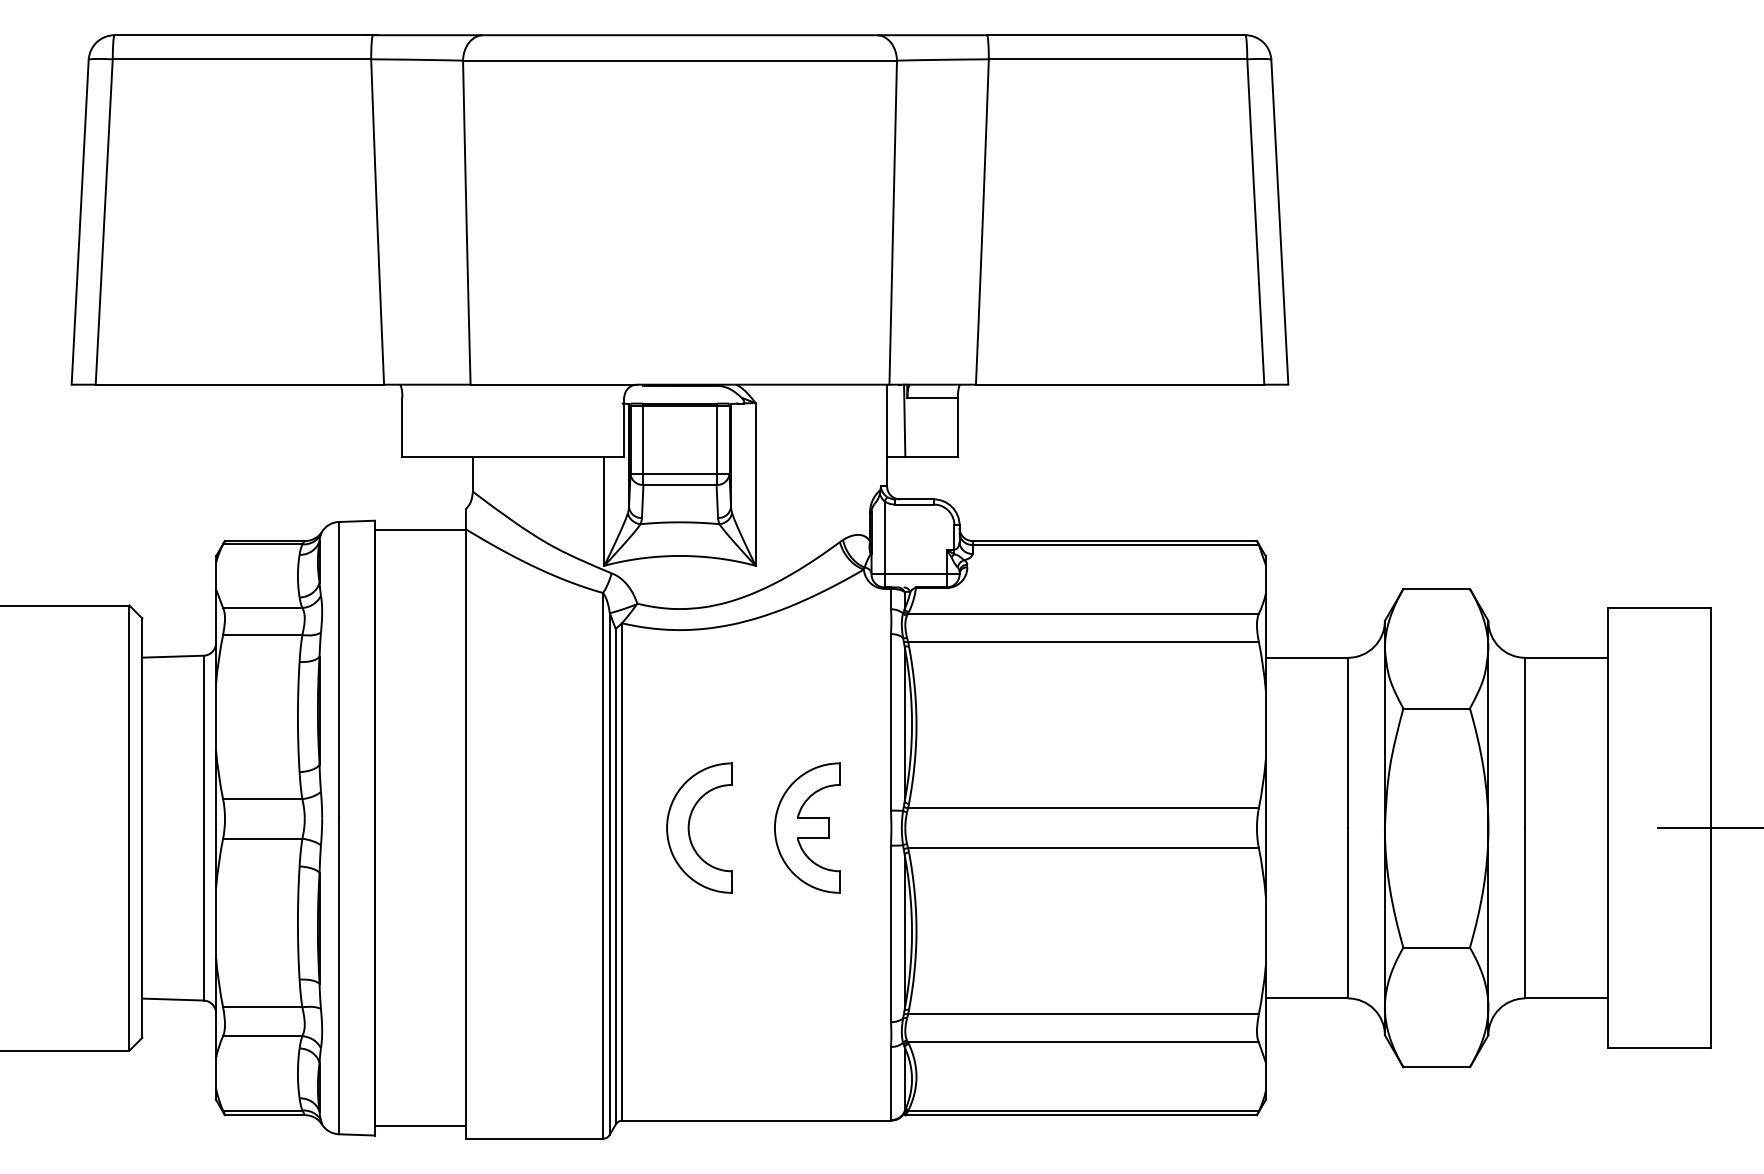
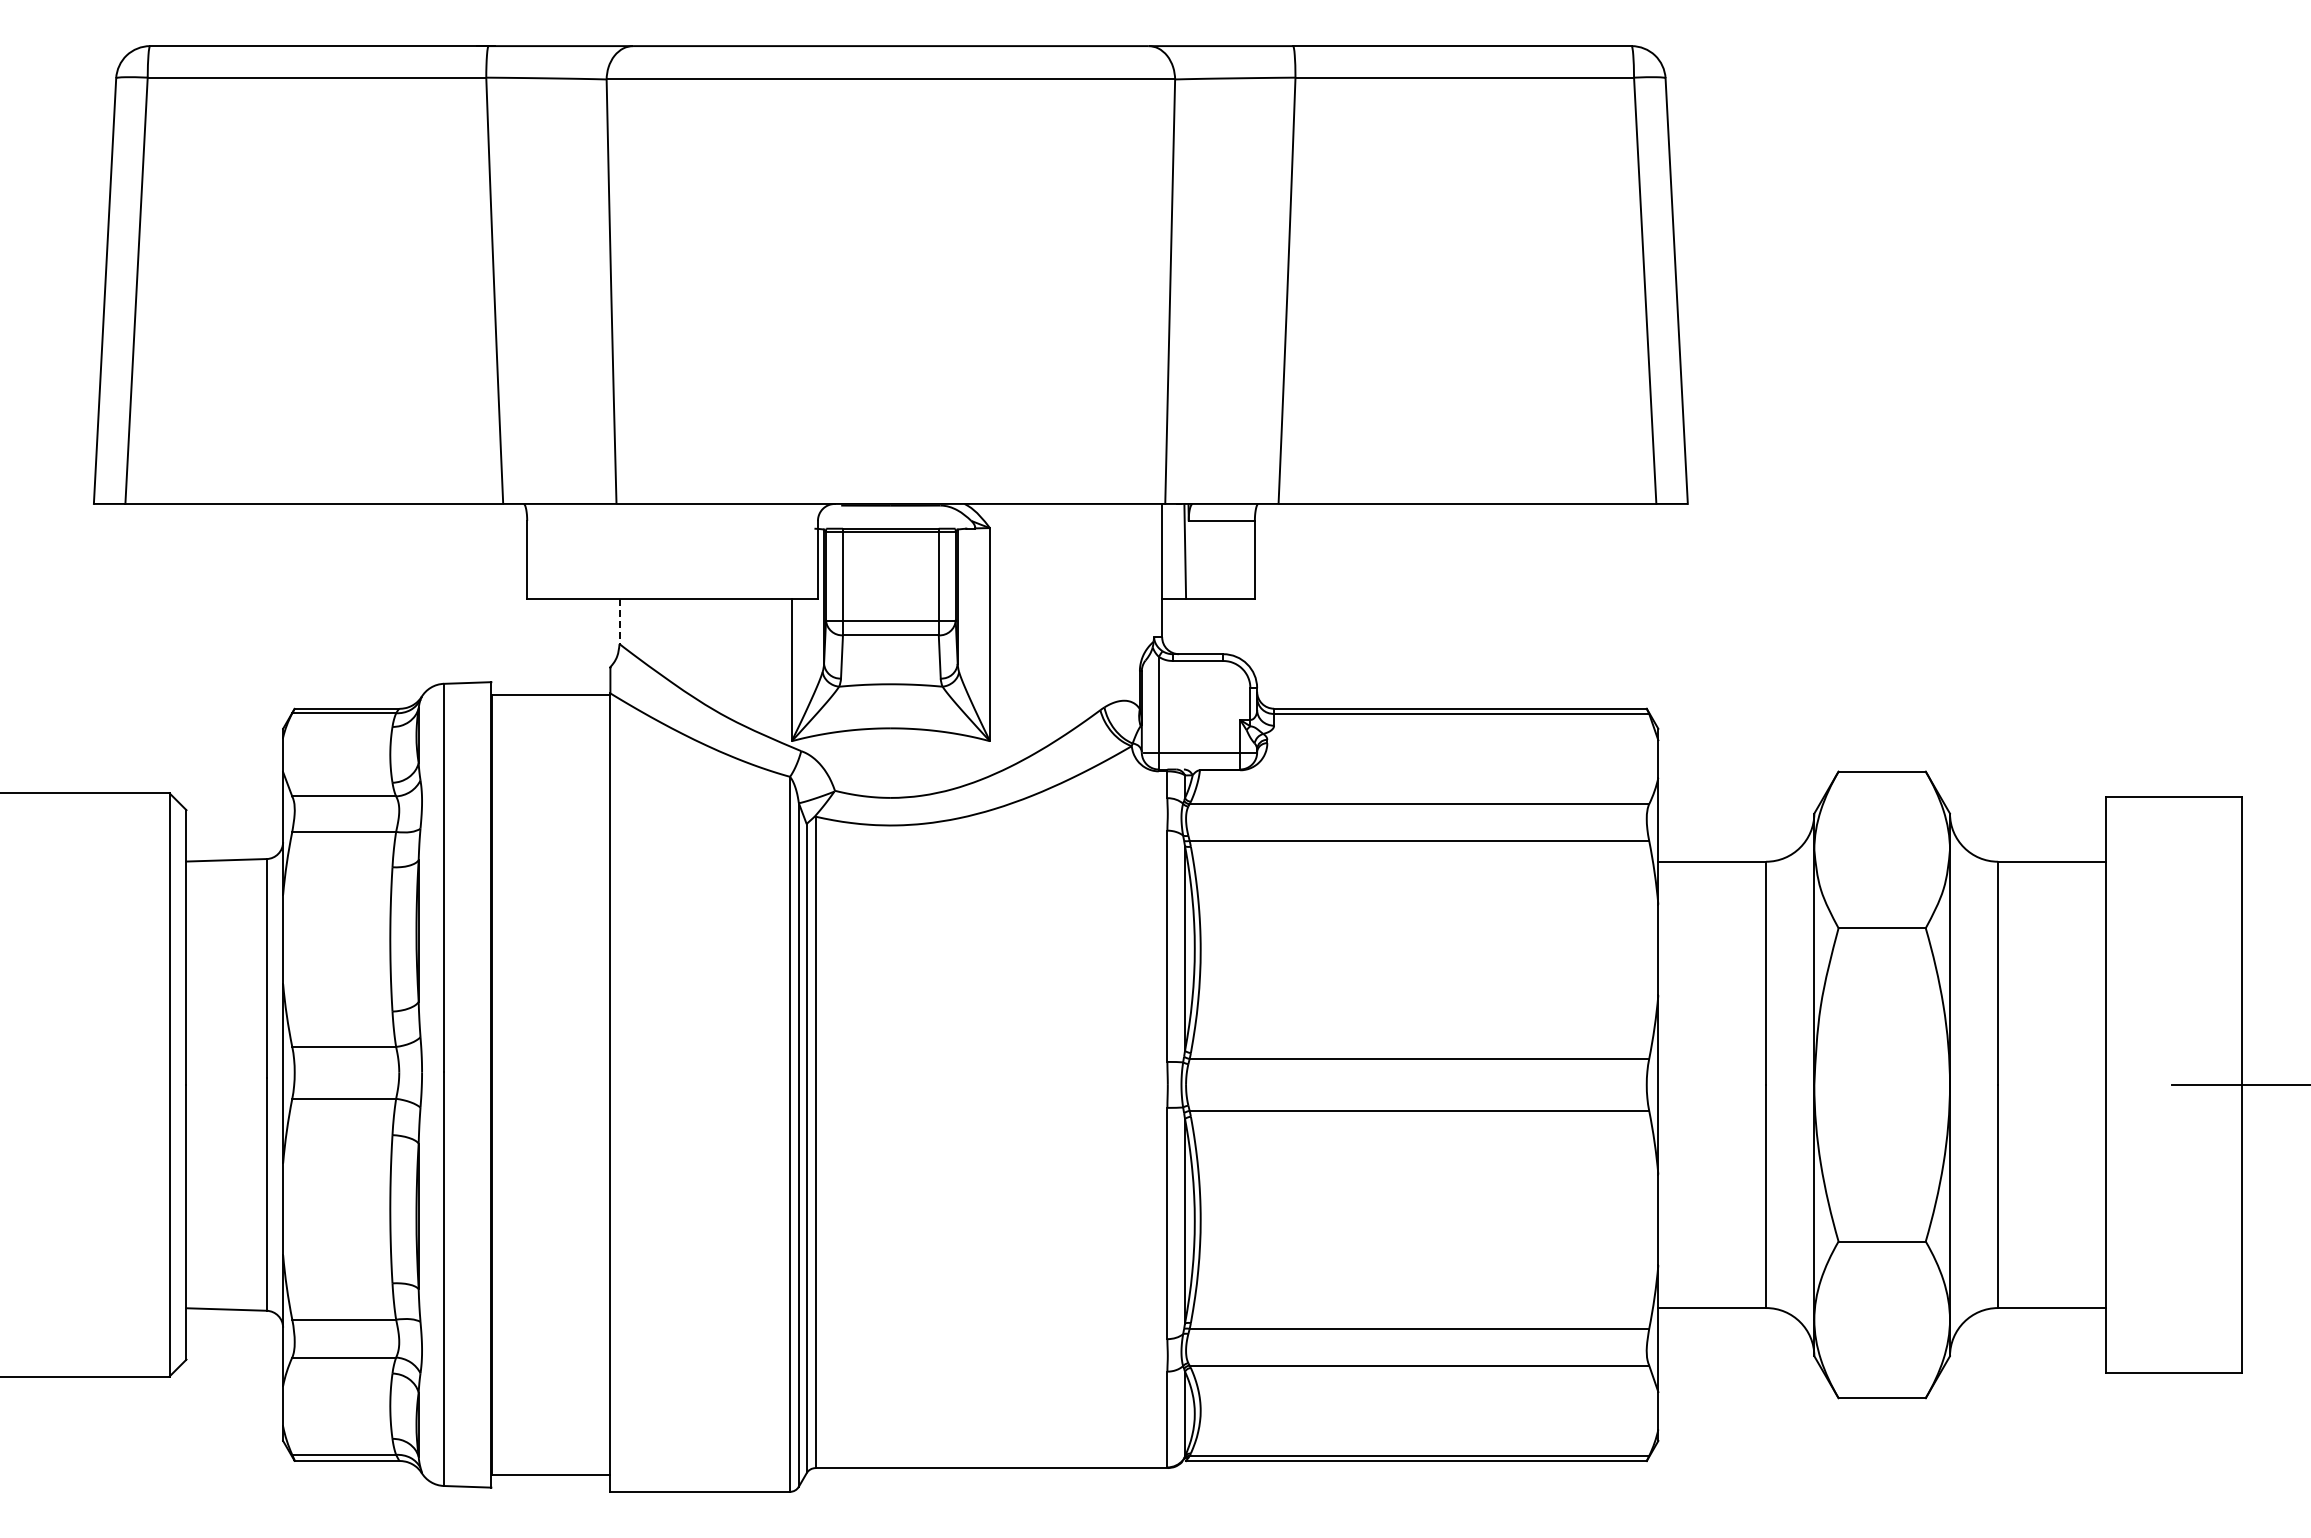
line: (472, 474) -> (619, 621), solid -> dashed
part: (689, 827) -> (903, 1084), removed
part: (807, 827) -> (1057, 1084), removed

